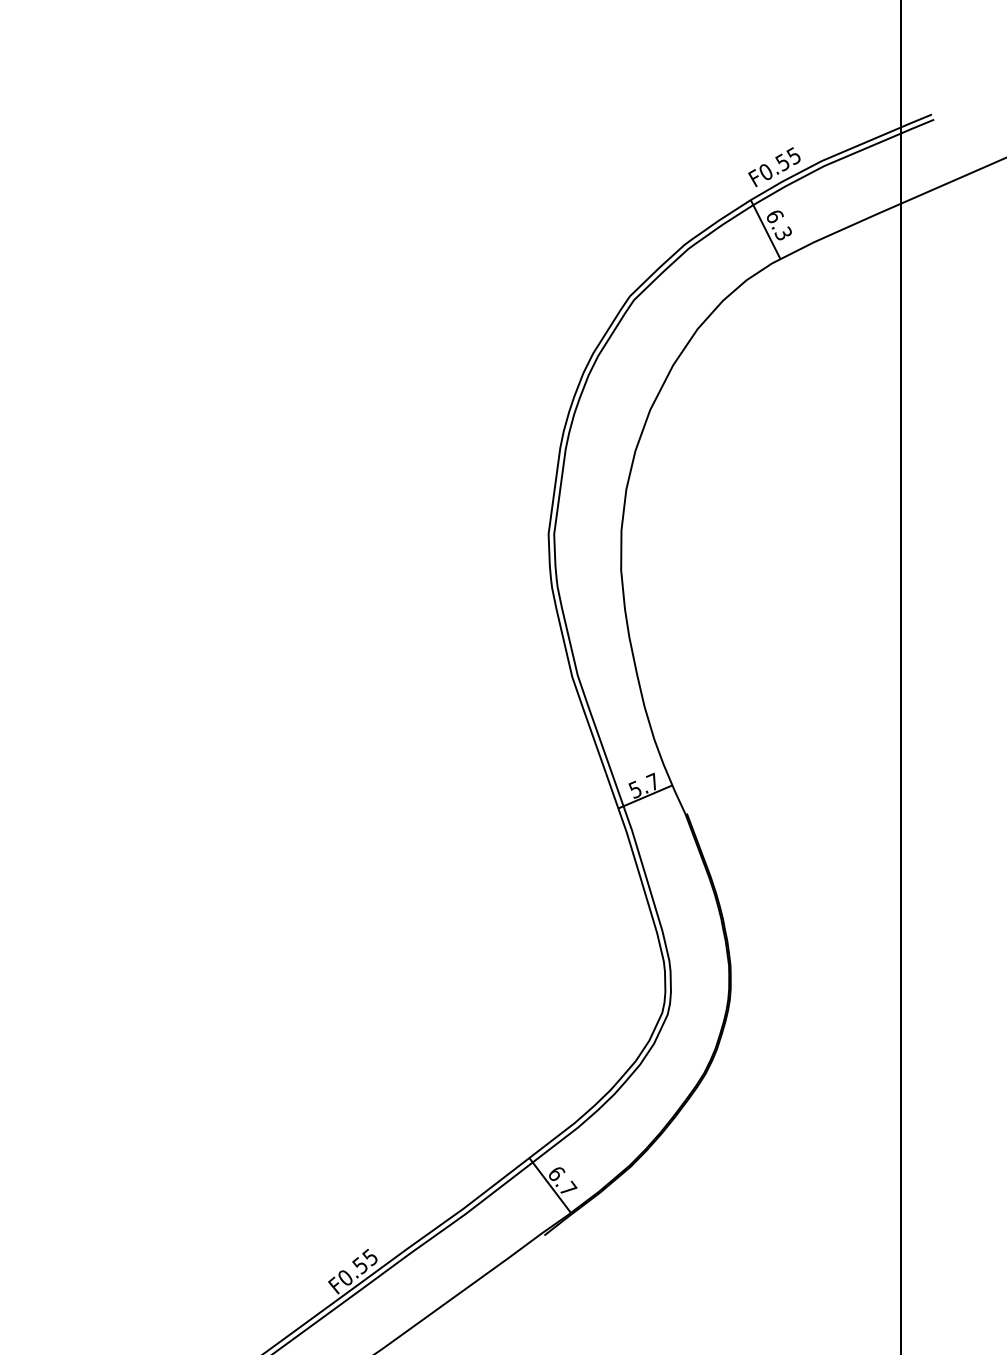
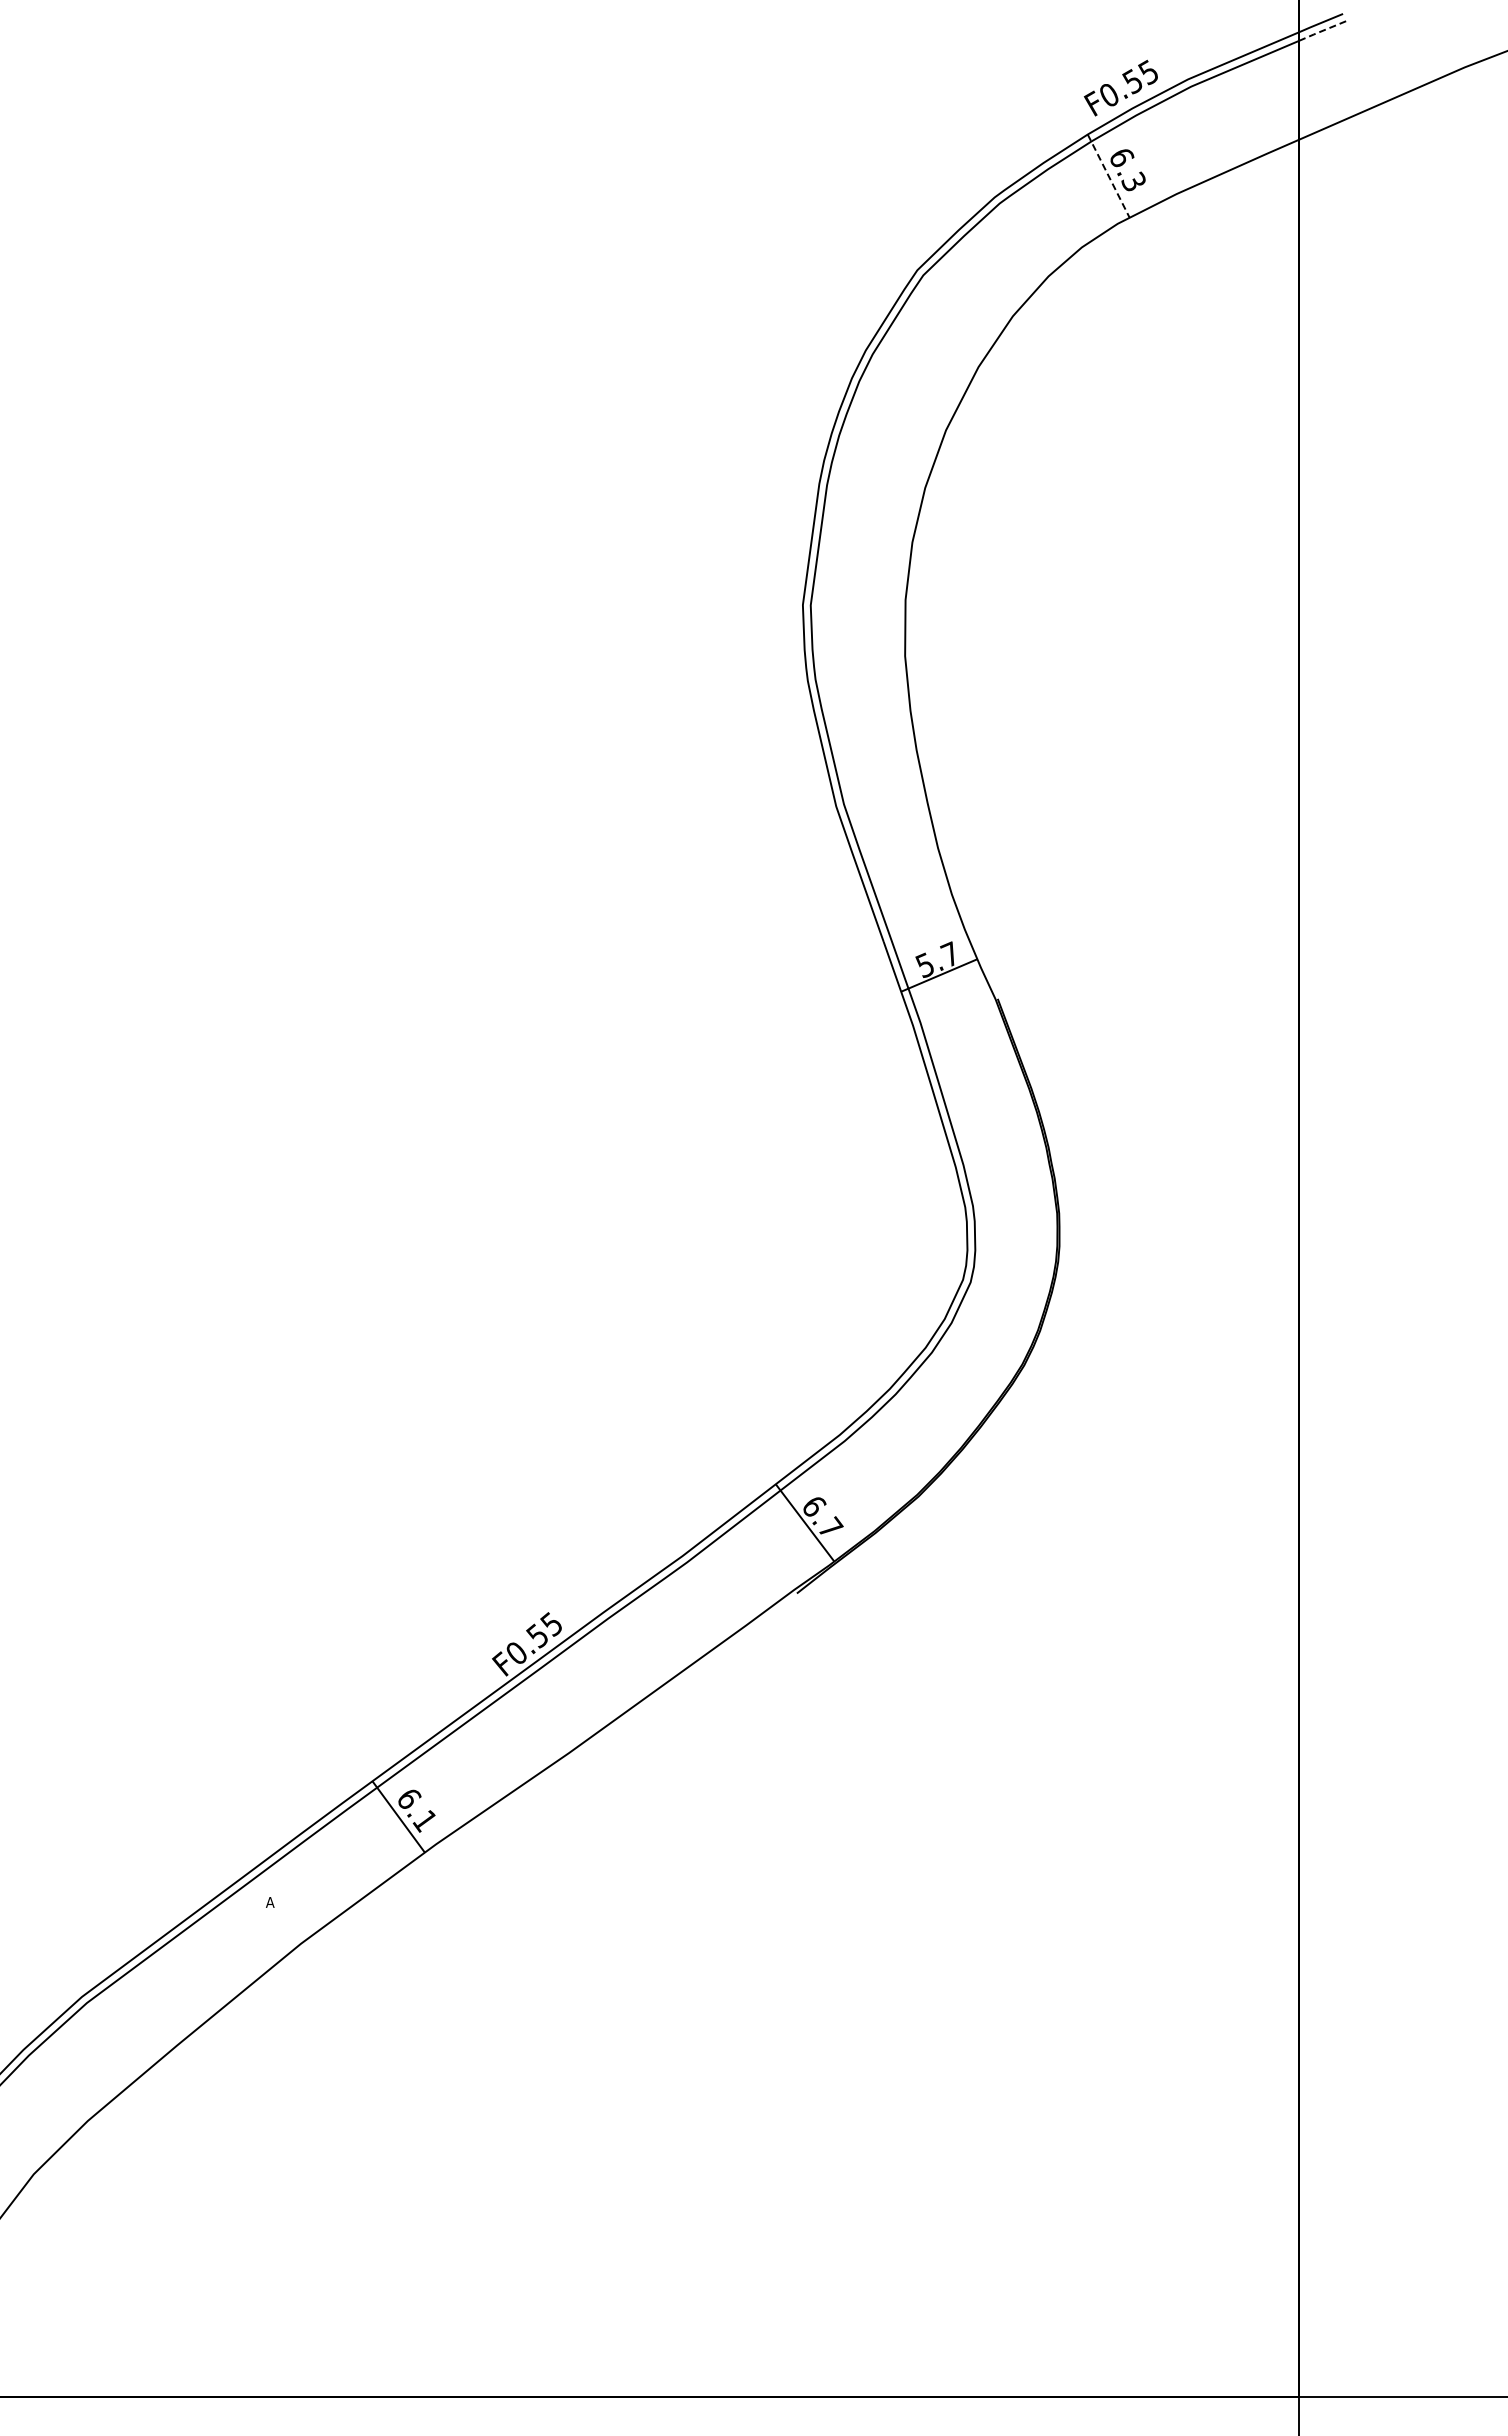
line: (916, 126) -> (1321, 31), solid -> dashed
line: (765, 229) -> (1108, 176), solid -> dashed

